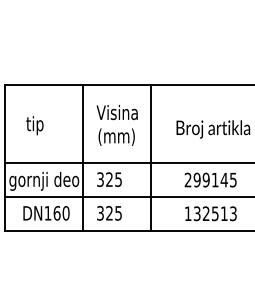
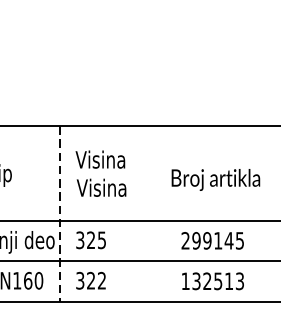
text: (117, 136) -> (100, 188), (mm) -> Visina
line: (83, 157) -> (59, 213), solid -> dashed
line: (151, 157) -> (141, 213), removed
text: (118, 213) -> (101, 280), 325 -> 322

